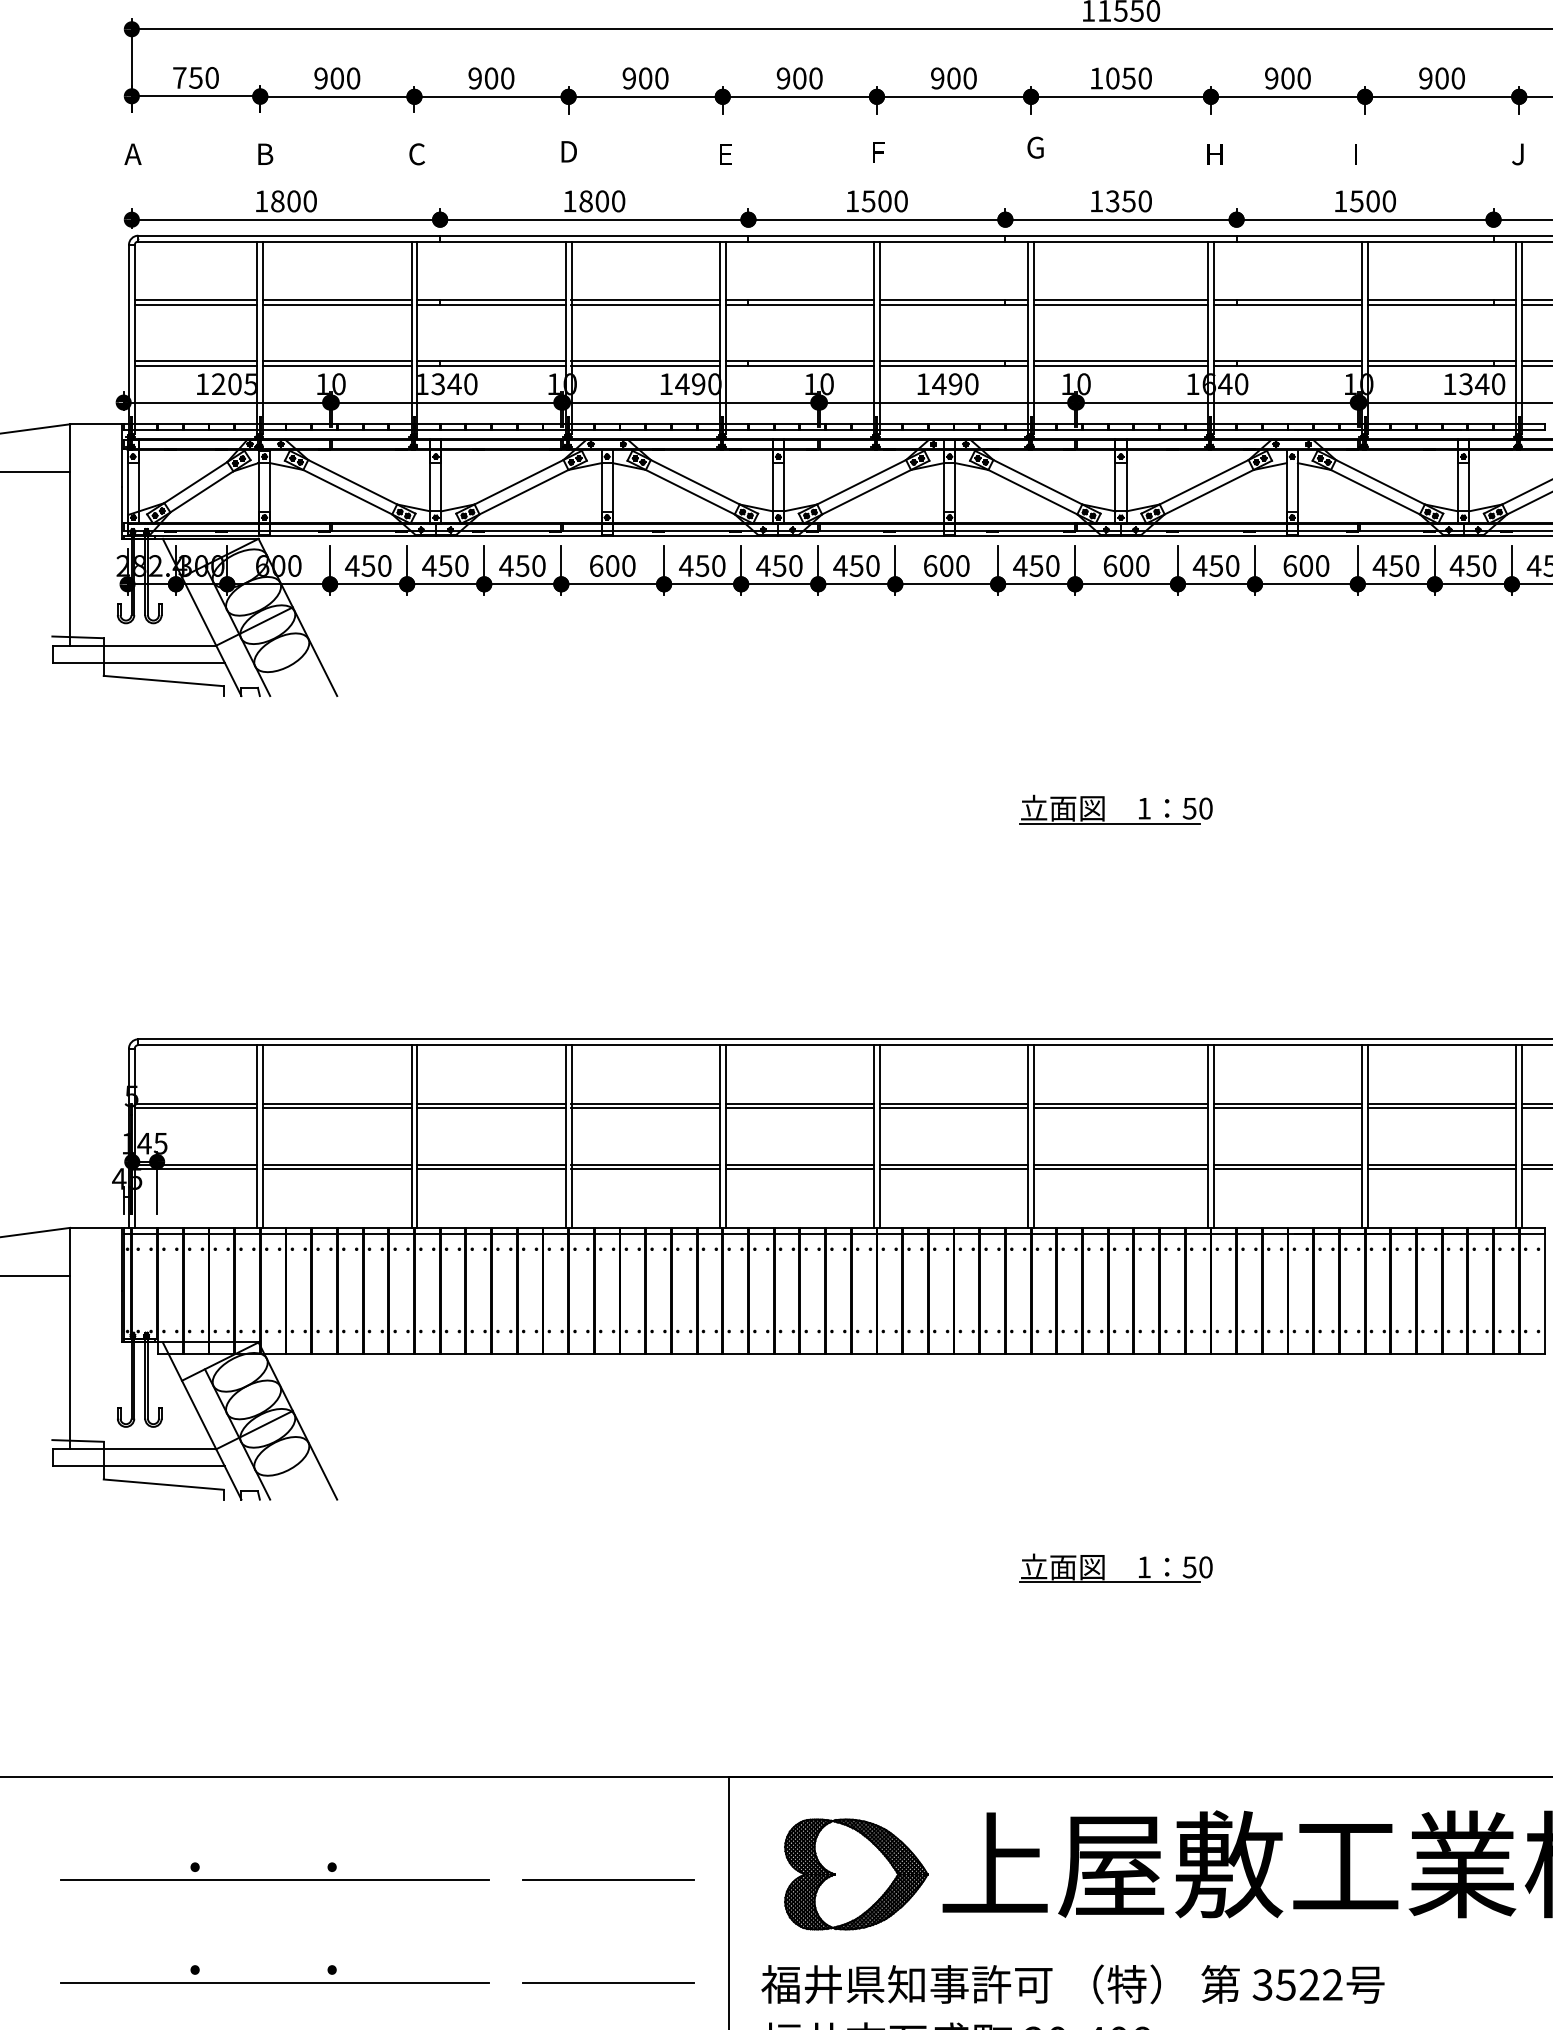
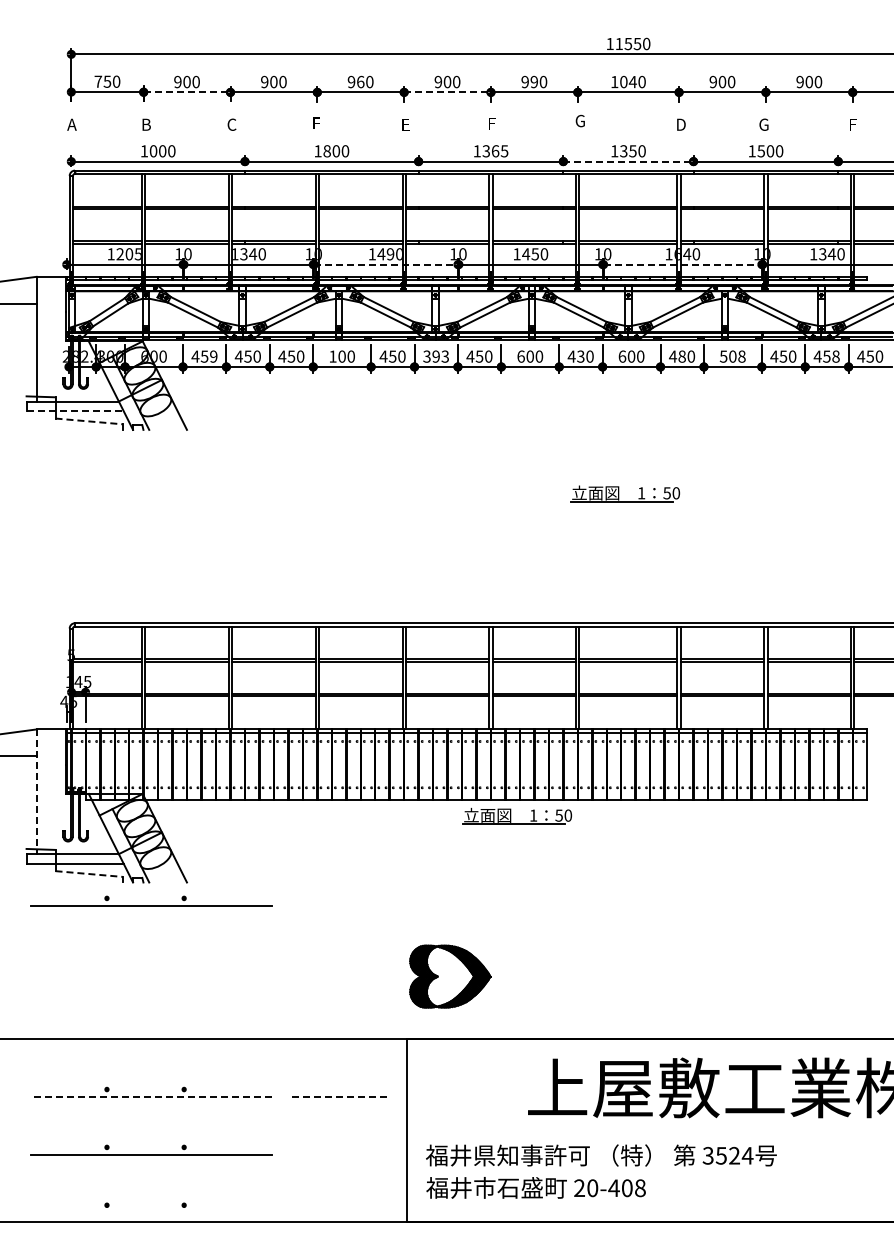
text: (645, 77) -> (360, 81), 900 -> 960
text: (954, 79) -> (534, 82), 900 -> 990
text: (1128, 79) -> (632, 82), 1050 -> 1040
line: (338, 96) -> (187, 92), solid -> dashed
line: (801, 96) -> (448, 92), solid -> dashed
text: (568, 152) -> (317, 123), D -> F
text: (1215, 153) -> (681, 124), H -> D
text: (1360, 153) -> (763, 124), I -> G
text: (1518, 153) -> (852, 124), J -> F
text: (277, 201) -> (153, 151), 1800 -> 1000
text: (884, 201) -> (495, 151), 1500 -> 1365
line: (1121, 219) -> (628, 161), solid -> dashed
text: (954, 384) -> (534, 254), 1490 -> 1450
line: (691, 402) -> (386, 264), solid -> dashed
line: (1218, 402) -> (683, 264), solid -> dashed
text: (1035, 563) -> (580, 355), 450 -> 430
text: (384, 565) -> (213, 356), 450 -> 459
text: (595, 565) -> (332, 356), 600 -> 100
text: (780, 565) -> (436, 356), 450 -> 393
text: (1215, 565) -> (681, 356), 450 -> 480
text: (1305, 565) -> (732, 356), 600 -> 508
text: (1488, 565) -> (835, 356), 450 -> 458
line: (139, 663) -> (75, 411), solid -> dashed
line: (164, 681) -> (89, 421), solid -> dashed
line: (69, 1339) -> (36, 792), solid -> dashed
line: (164, 1485) -> (89, 874), solid -> dashed
part: (274, 1531) -> (151, 900), added
part: (1115, 1567) -> (517, 815), moved
part: (856, 1874) -> (450, 976), moved
line: (274, 1879) -> (151, 1096), solid -> dashed
line: (609, 1879) -> (340, 1096), solid -> dashed
line: (607, 1982) -> (339, 1154), removed
text: (1332, 1984) -> (747, 1155), 3522 -> 3524

